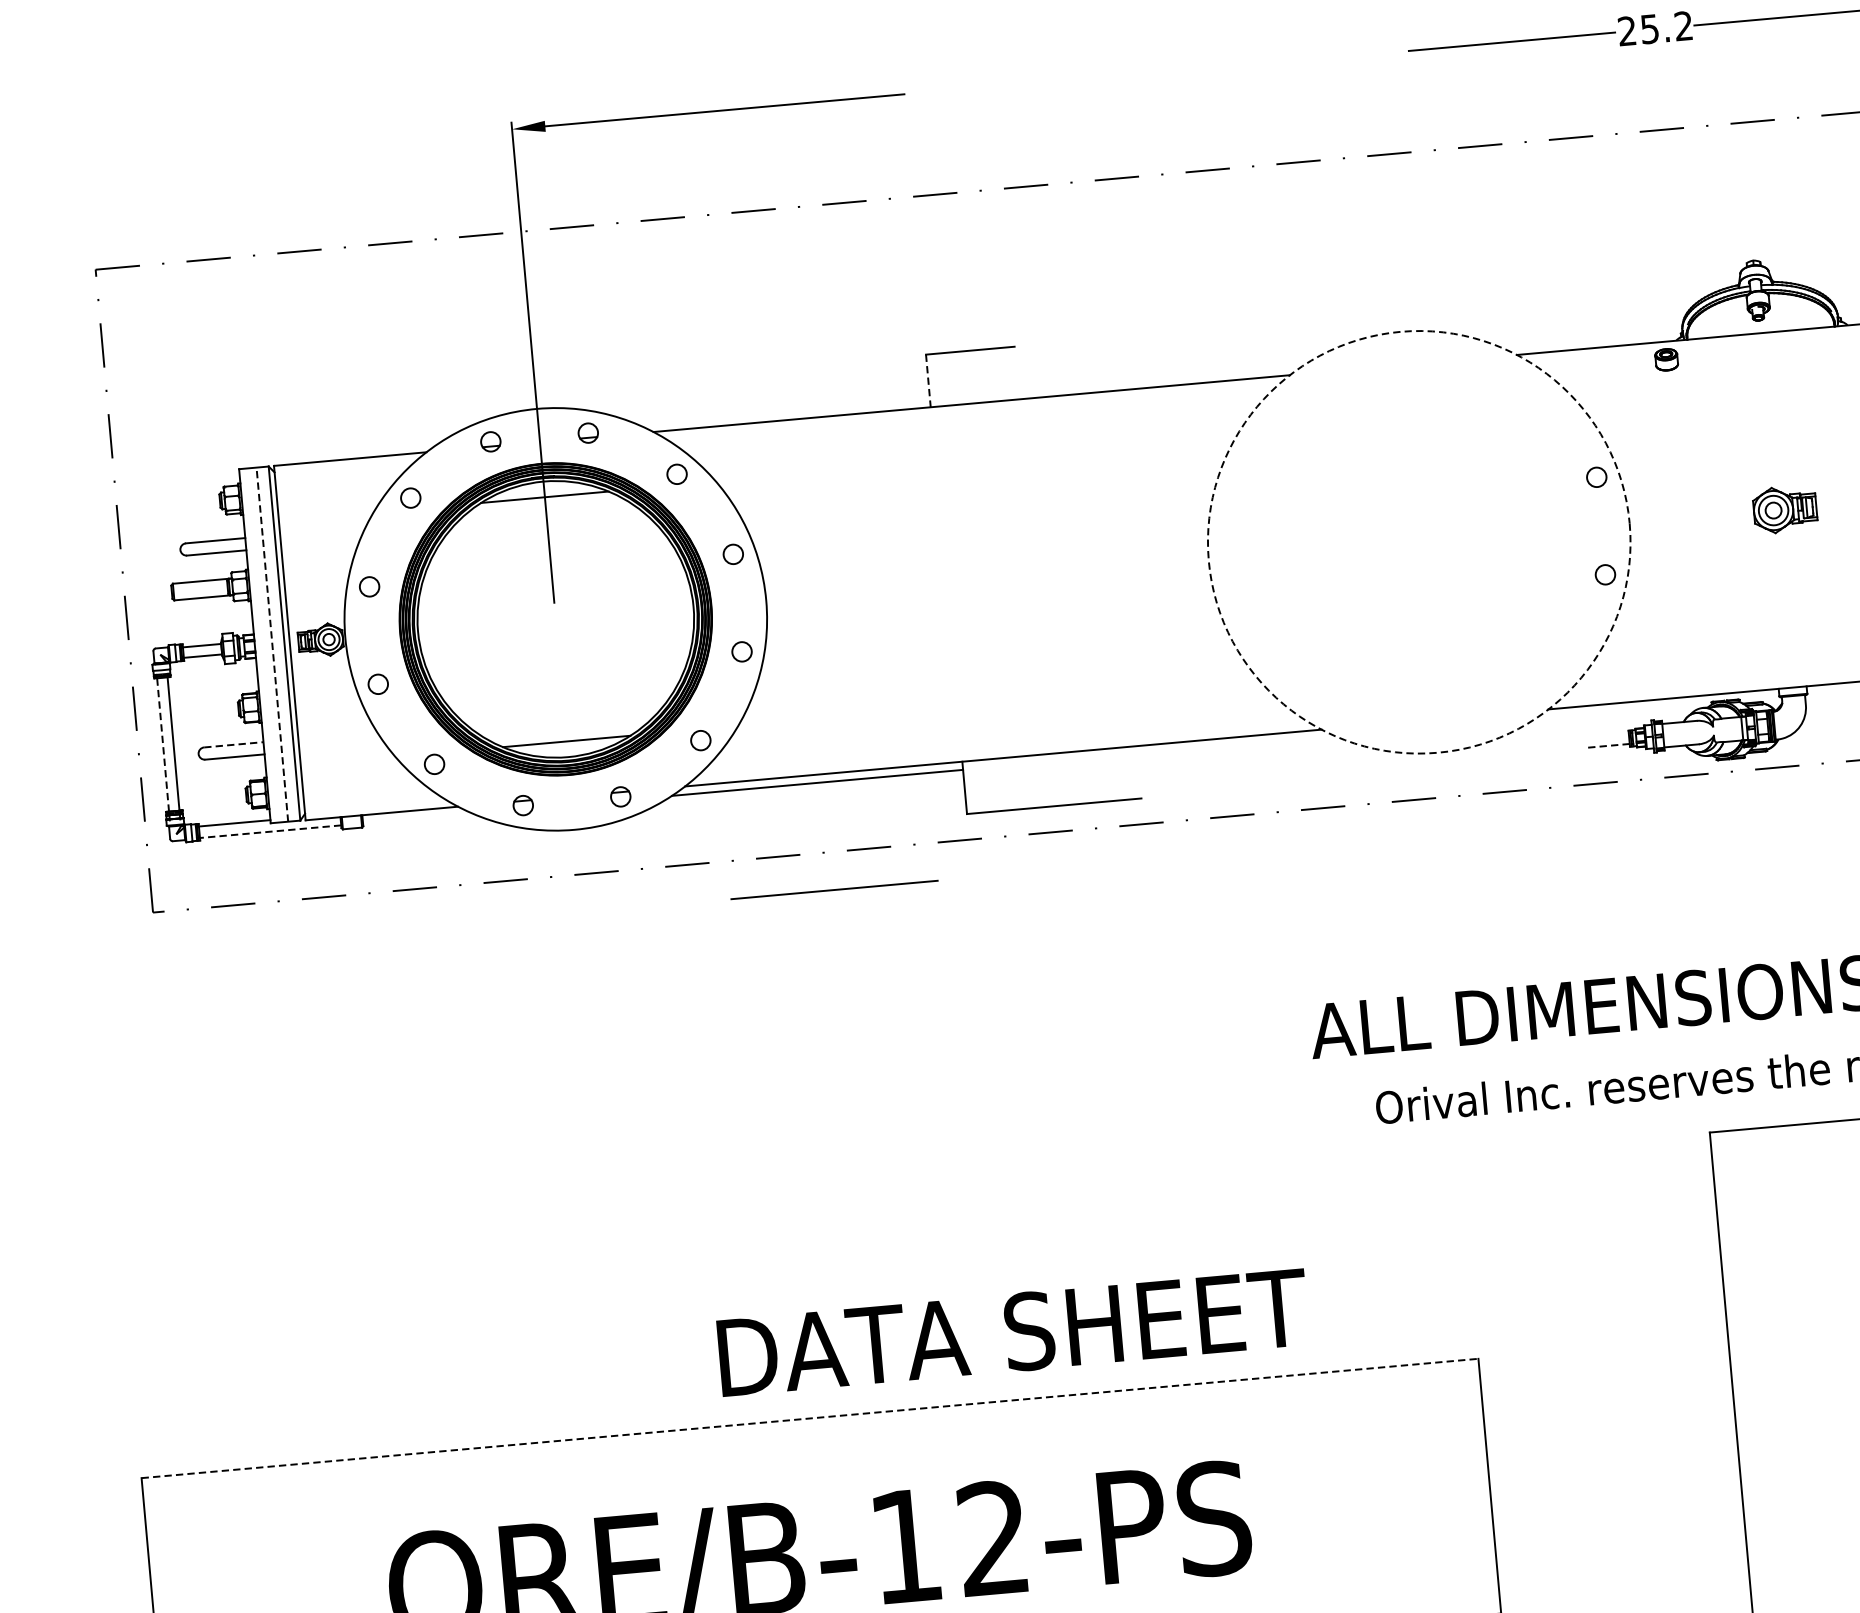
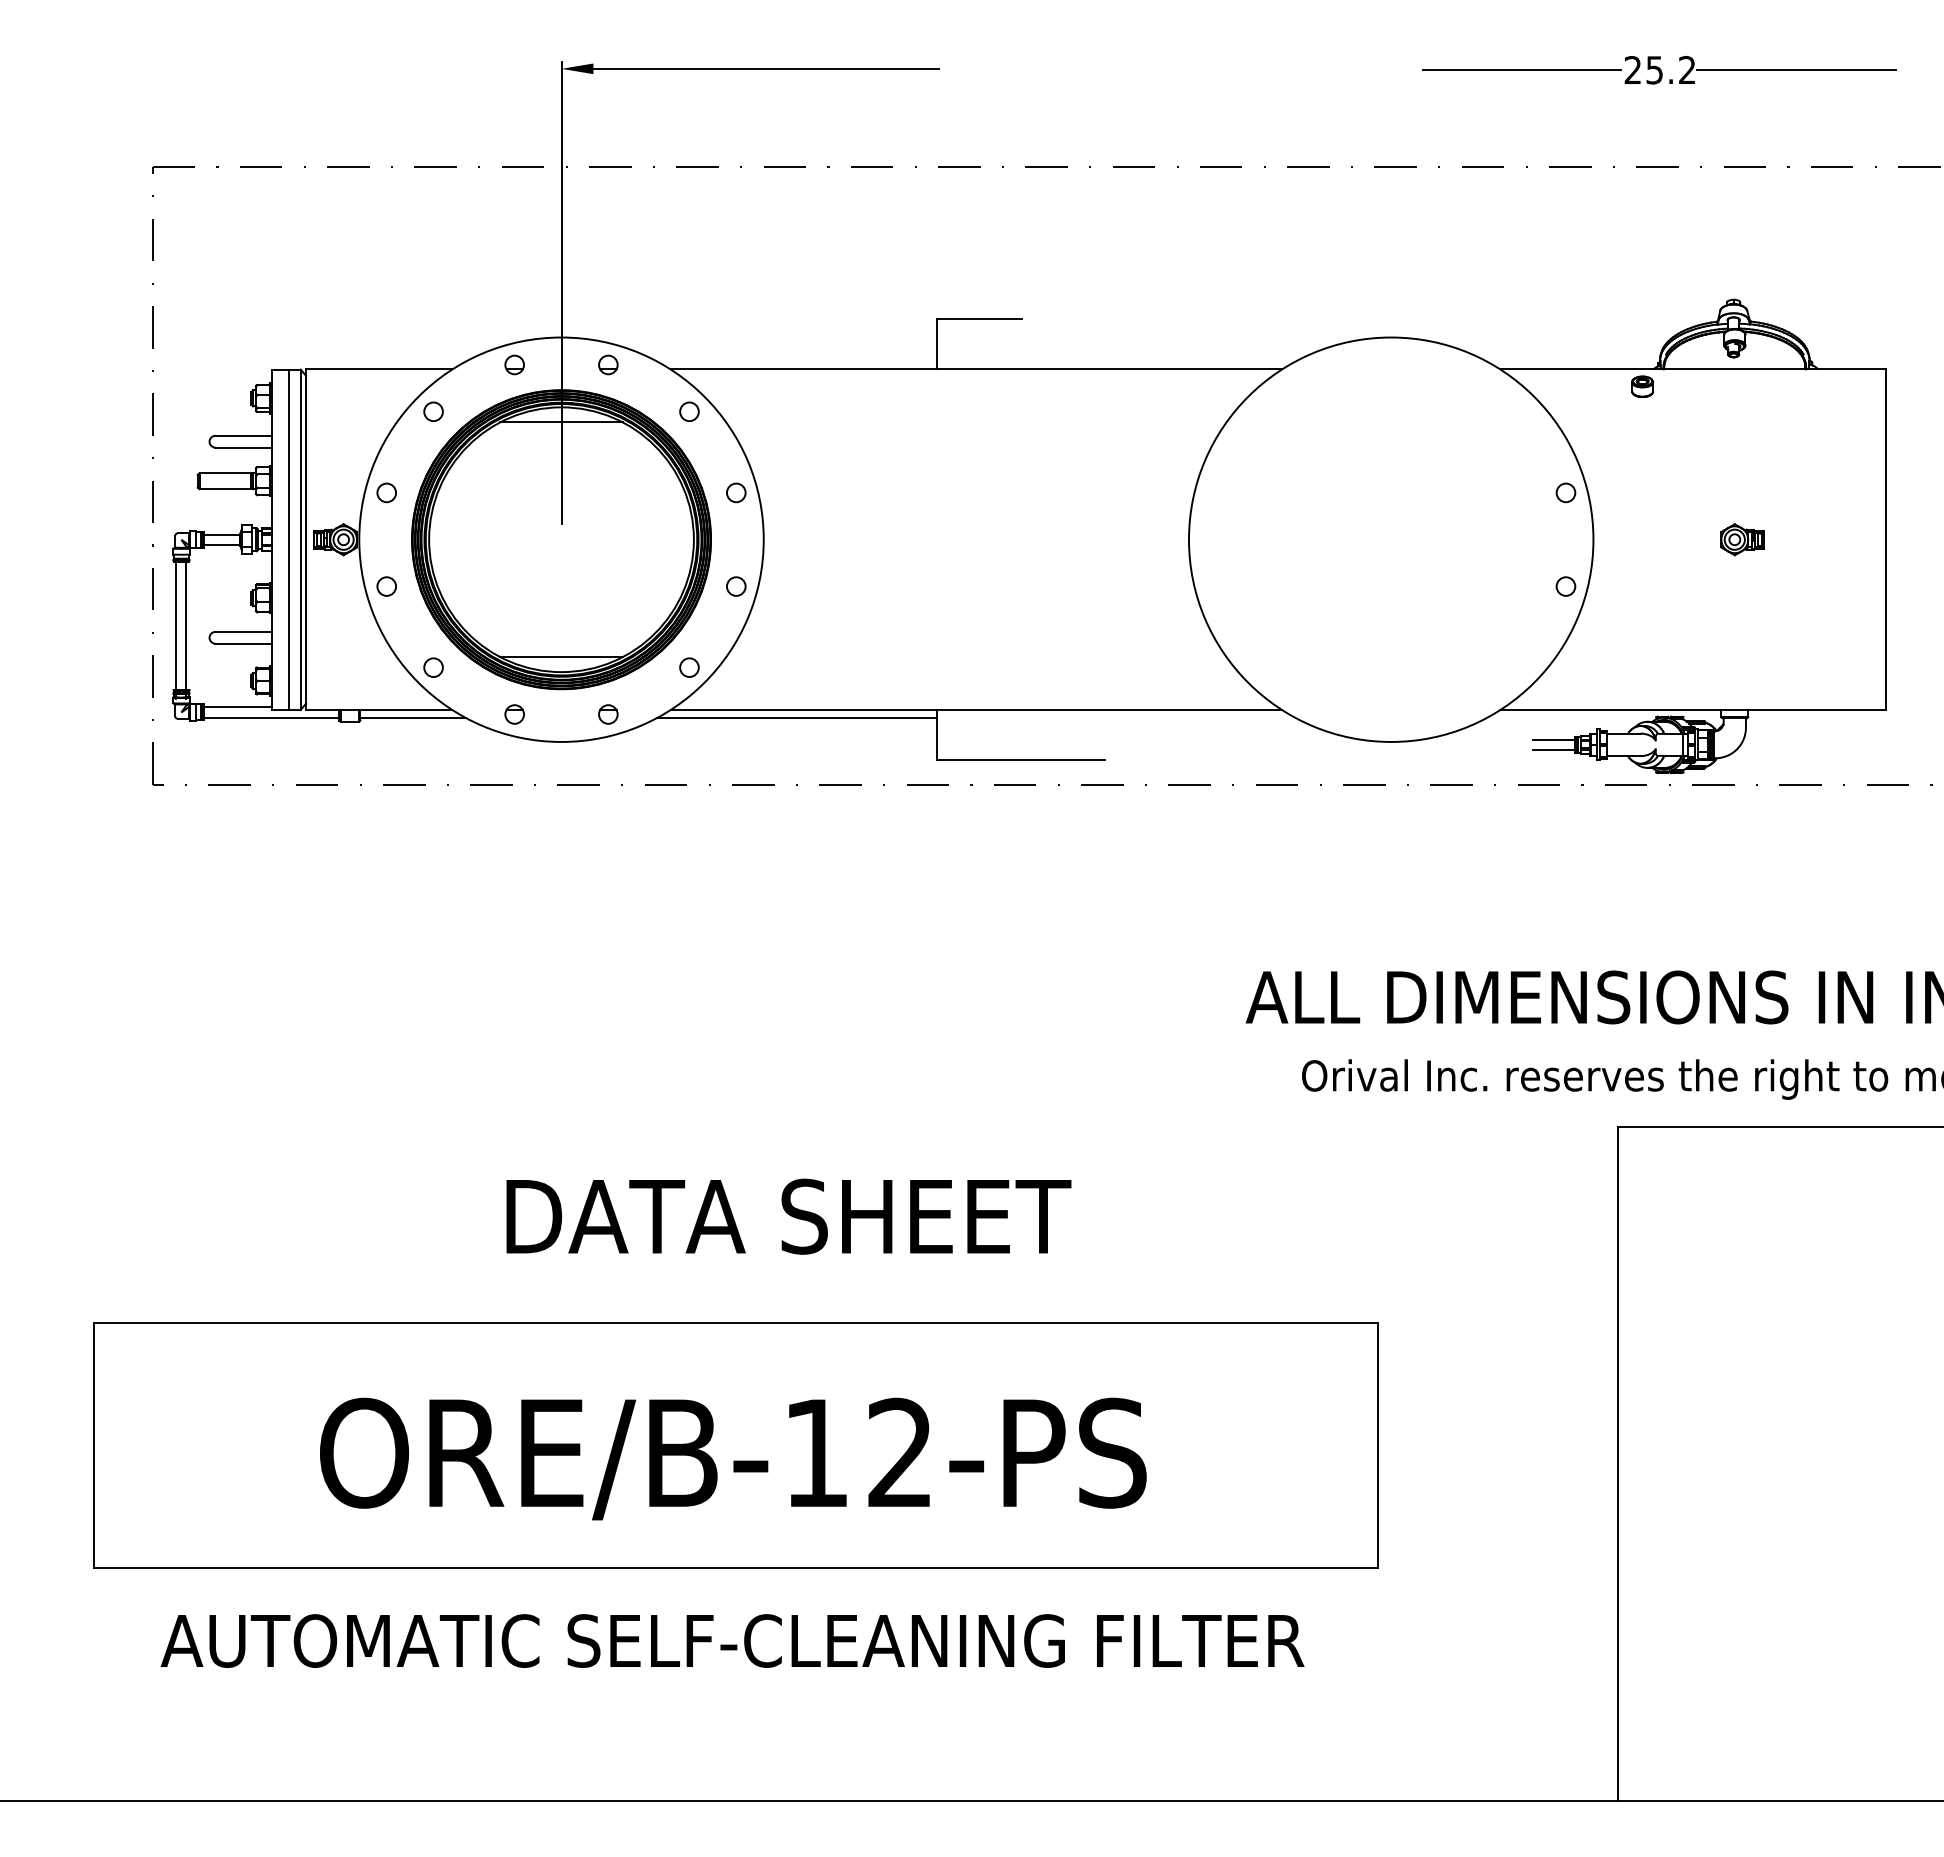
line: (927, 381) -> (936, 344), dashed -> solid
part: (1784, 509) -> (1742, 539), size x0.71
circle: (1418, 542) -> (1390, 539), dashed -> solid
line: (272, 644) -> (289, 539), dashed -> solid
line: (1606, 735) -> (1553, 739), added
line: (163, 744) -> (176, 625), dashed -> solid
line: (234, 744) -> (244, 631), dashed -> solid
line: (1607, 745) -> (1553, 749), dashed -> solid
line: (417, 818) -> (412, 717), added
line: (270, 831) -> (271, 717), dashed -> solid
line: (833, 889) -> (803, 820), removed
text: (1012, 1332) -> (788, 1216), moved
line: (810, 1418) -> (736, 1323), dashed -> solid

